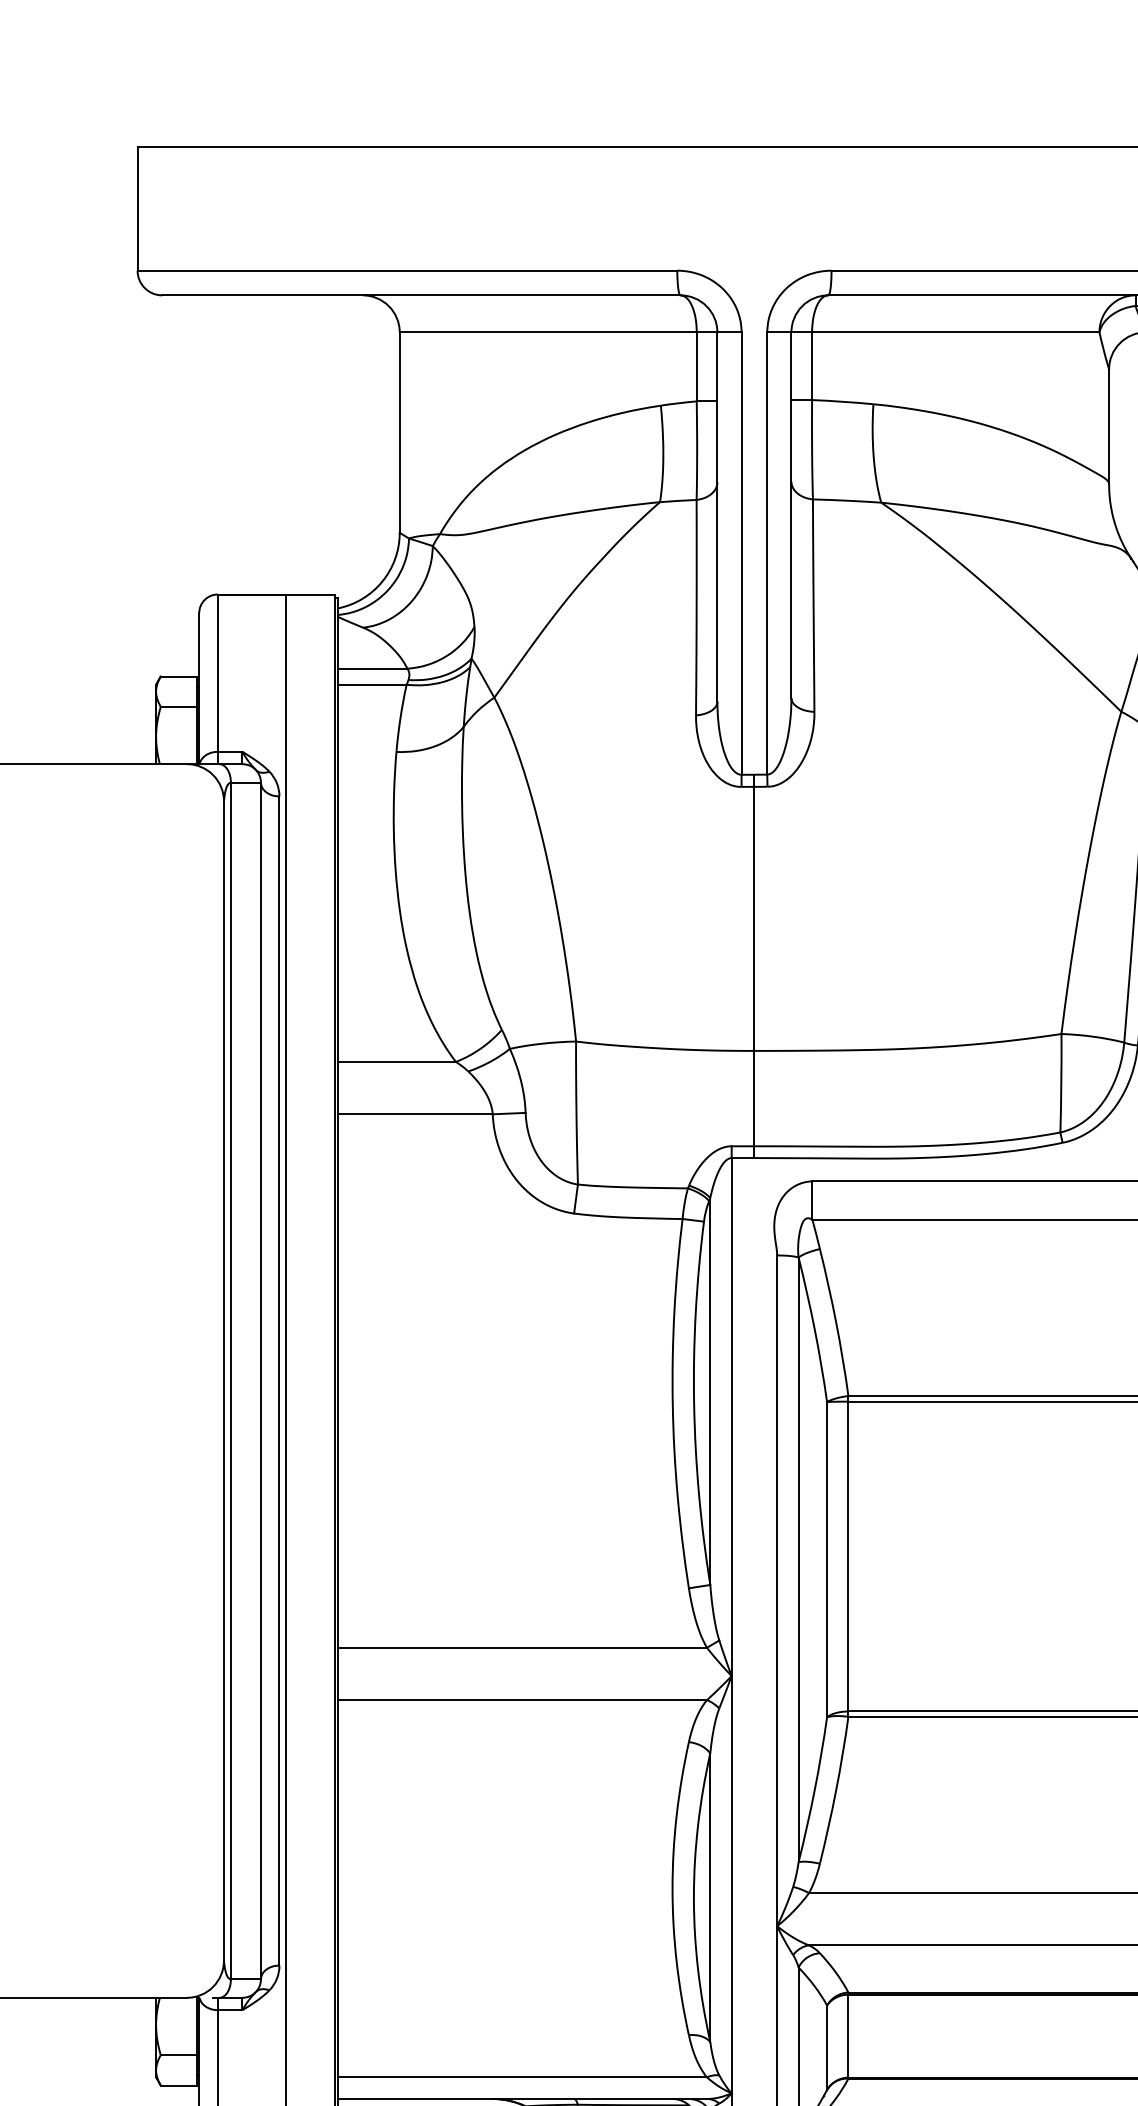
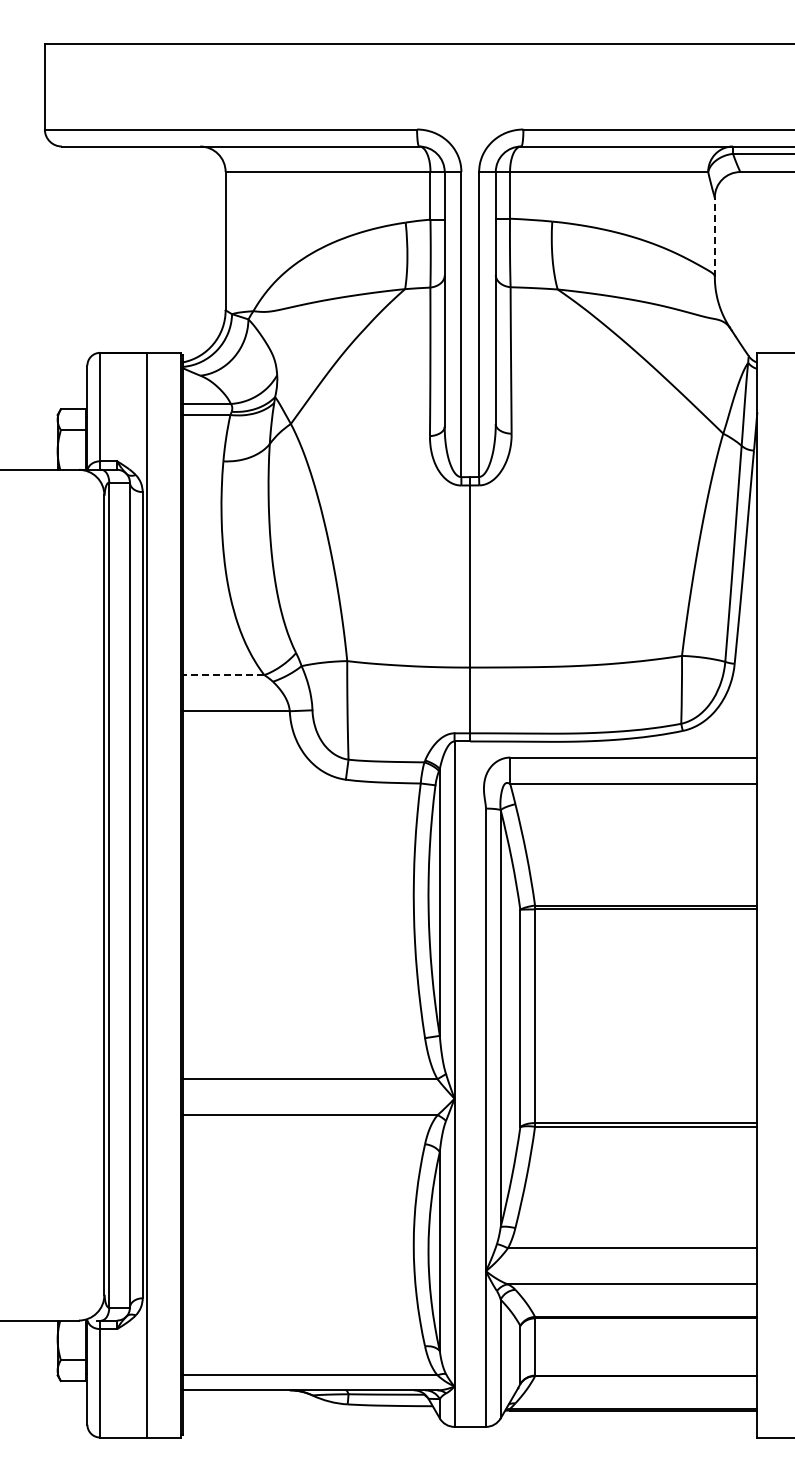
line: (1108, 427) -> (714, 237), solid -> dashed
line: (396, 1062) -> (223, 675), solid -> dashed

